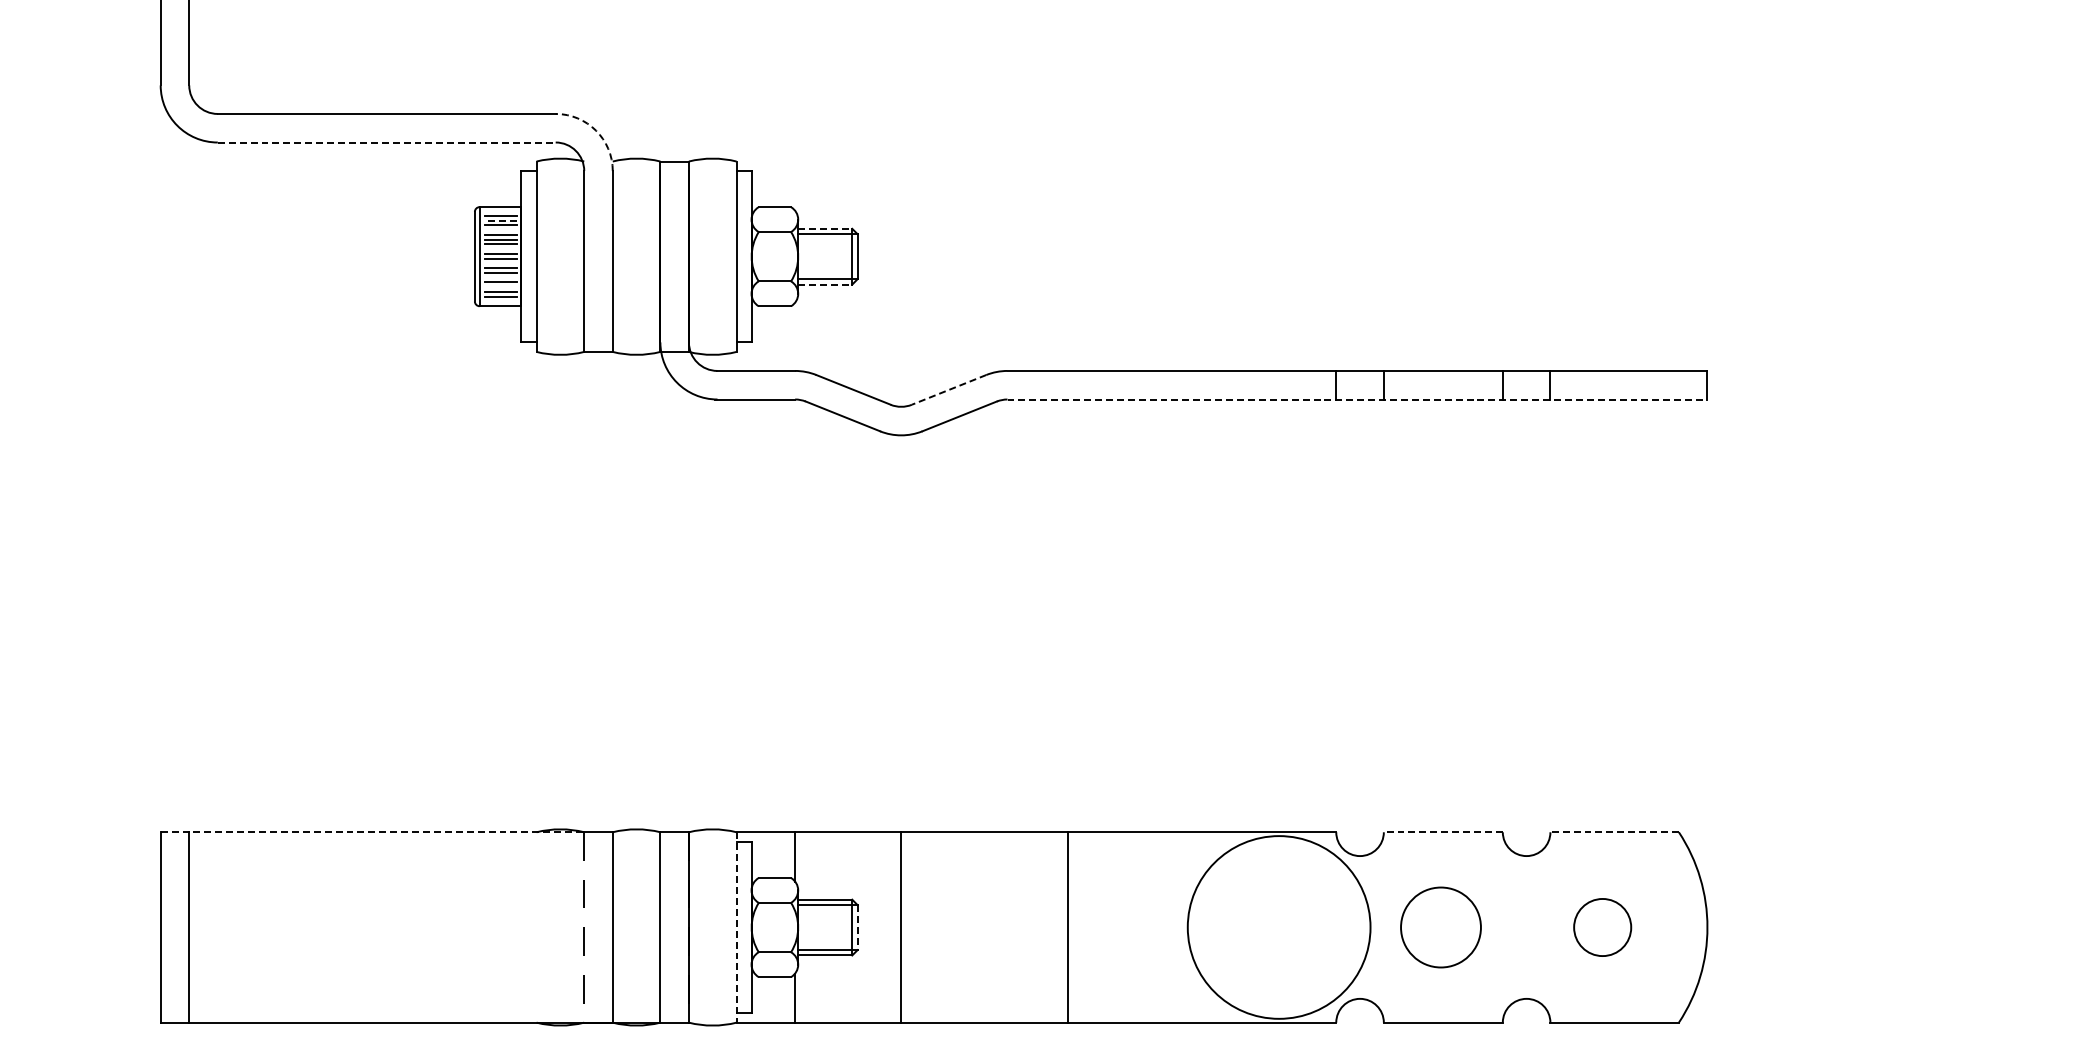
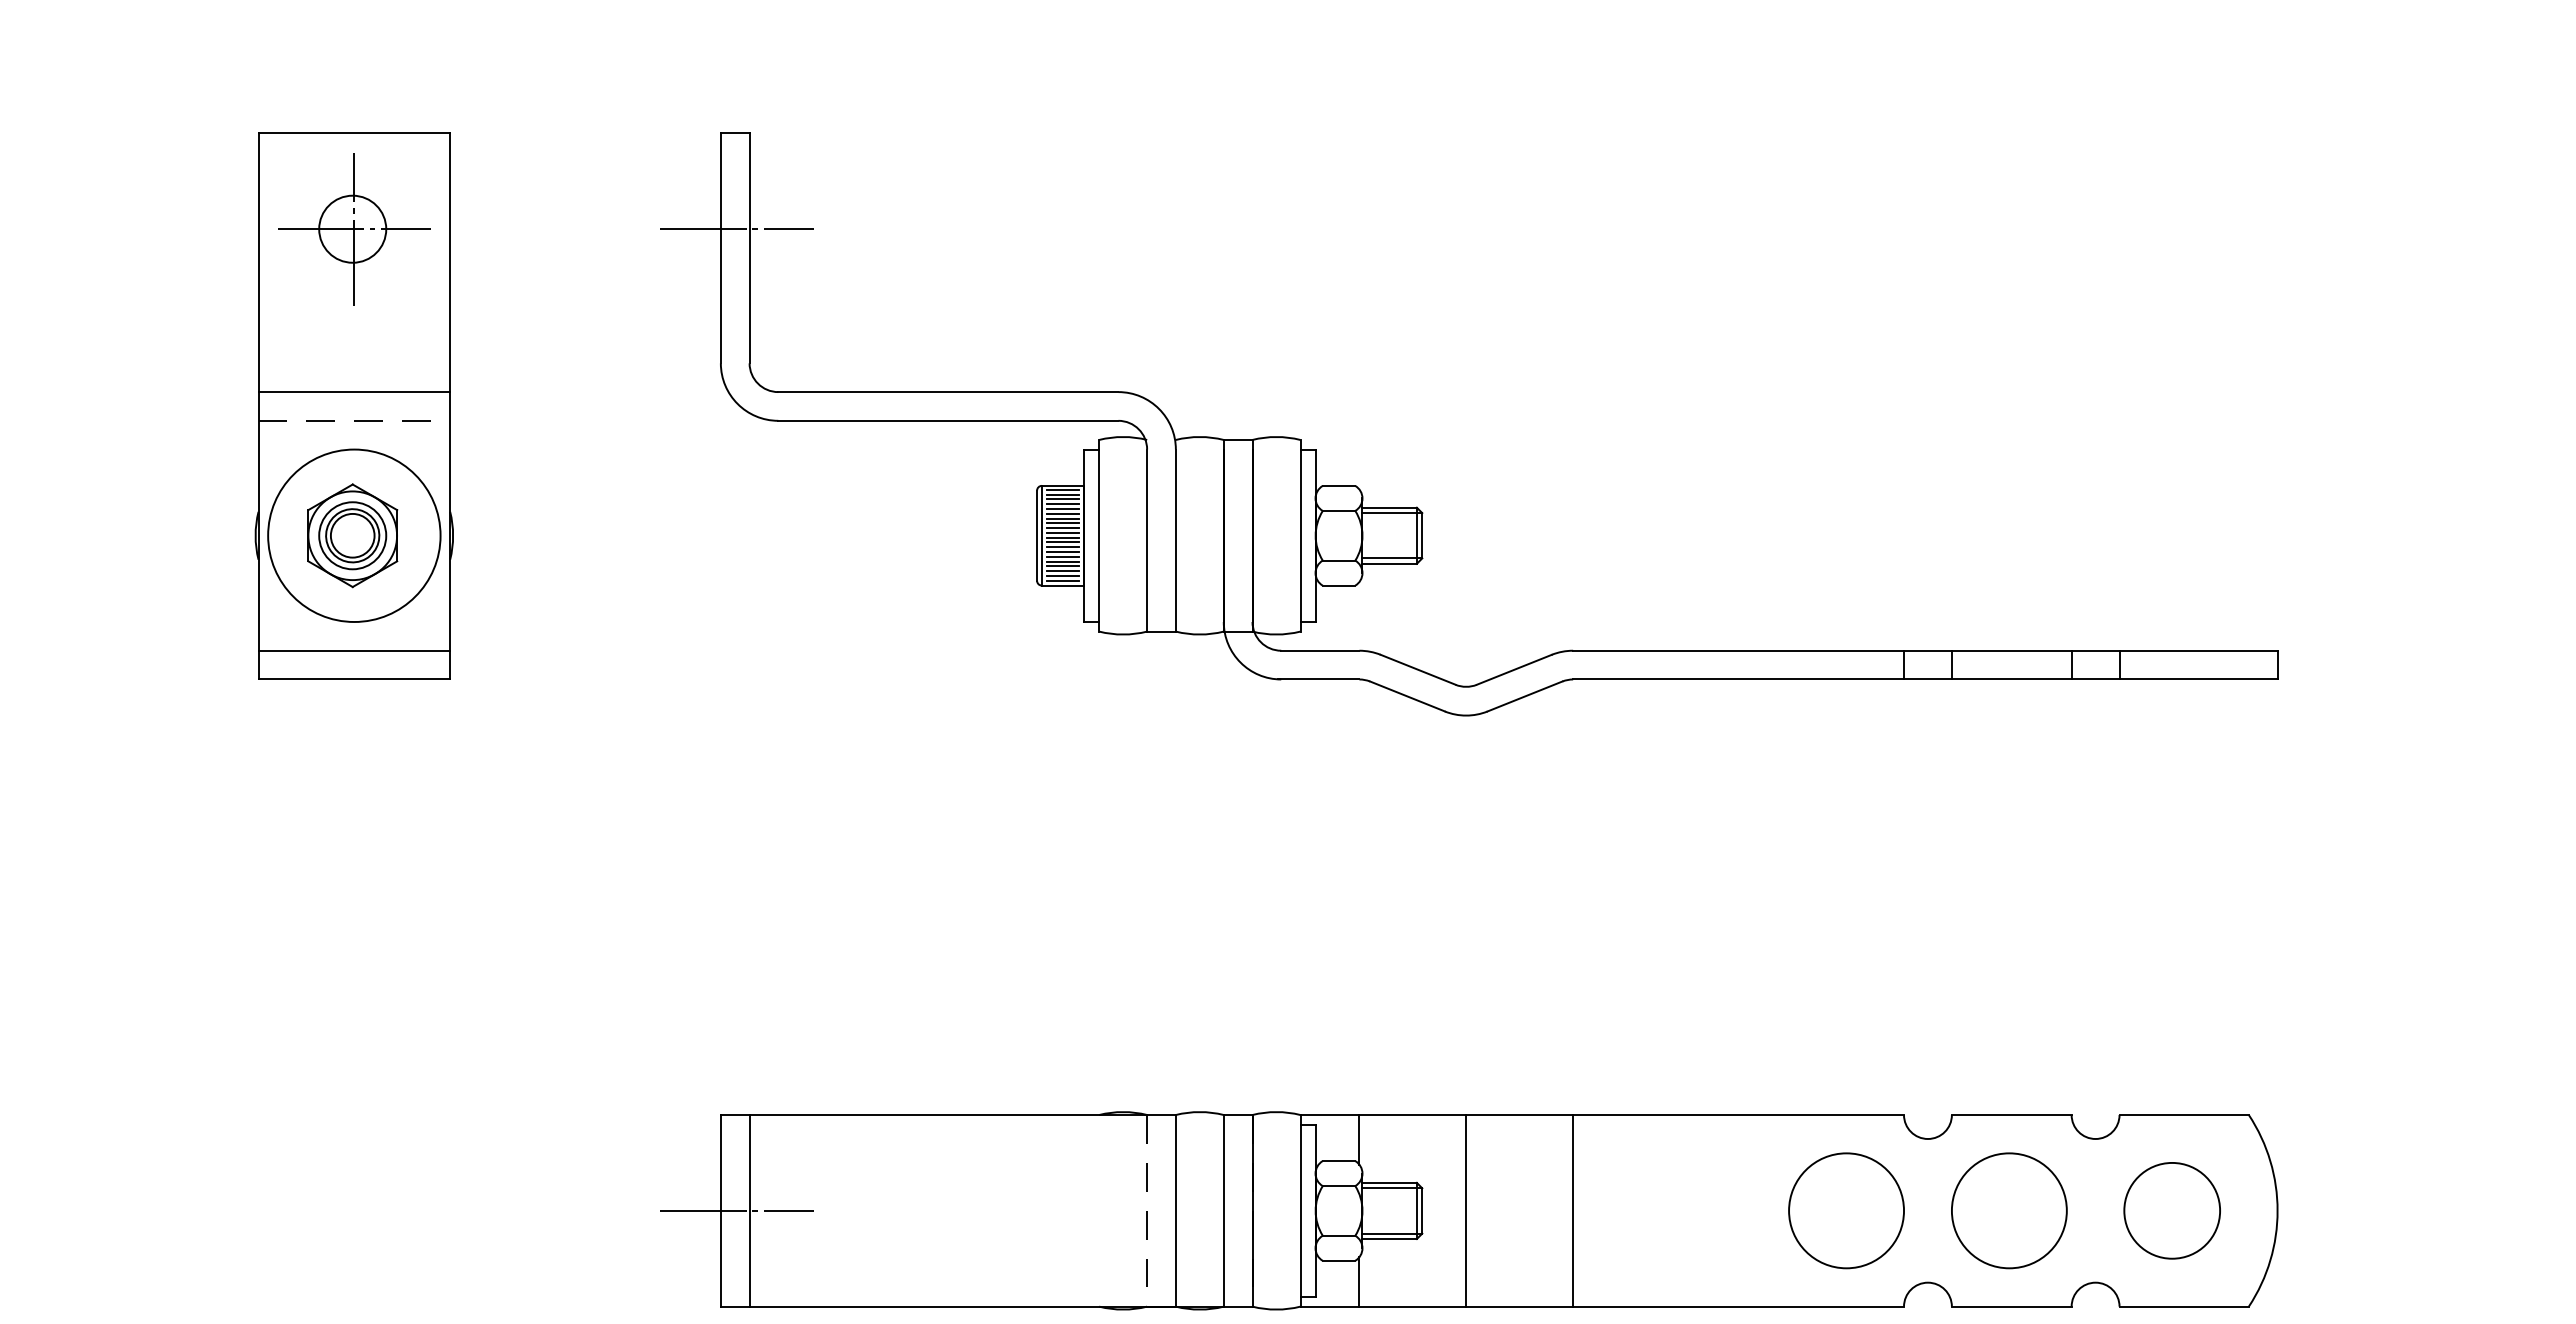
arc: (596, 130) -> (1159, 408), dashed -> solid
line: (386, 142) -> (948, 420), dashed -> solid
line: (500, 210) -> (1062, 489), added
line: (500, 220) -> (1062, 499), dashed -> solid
line: (826, 228) -> (1390, 507), dashed -> solid
line: (500, 229) -> (1062, 508), added
line: (500, 249) -> (1062, 528), added
line: (500, 263) -> (1062, 542), added
line: (500, 277) -> (1062, 556), added
line: (826, 284) -> (1390, 563), dashed -> solid
line: (500, 287) -> (1062, 566), added
line: (500, 301) -> (1062, 580), added
line: (948, 389) -> (1513, 669), dashed -> solid
line: (1357, 399) -> (1925, 679), dashed -> solid
line: (372, 832) -> (934, 1115), dashed -> solid
line: (1443, 832) -> (2011, 1115), dashed -> solid
line: (1614, 832) -> (2184, 1115), dashed -> solid
line: (176, 927) -> (736, 1210), added
line: (736, 927) -> (1300, 1210), dashed -> solid
line: (857, 927) -> (1422, 1210), dashed -> solid
line: (1068, 927) -> (1573, 1210), moved
circle: (1279, 927) -> (1846, 1210), size x0.62
circle: (1441, 927) -> (2009, 1210), size x1.43
circle: (1602, 927) -> (2171, 1210), size x1.67

